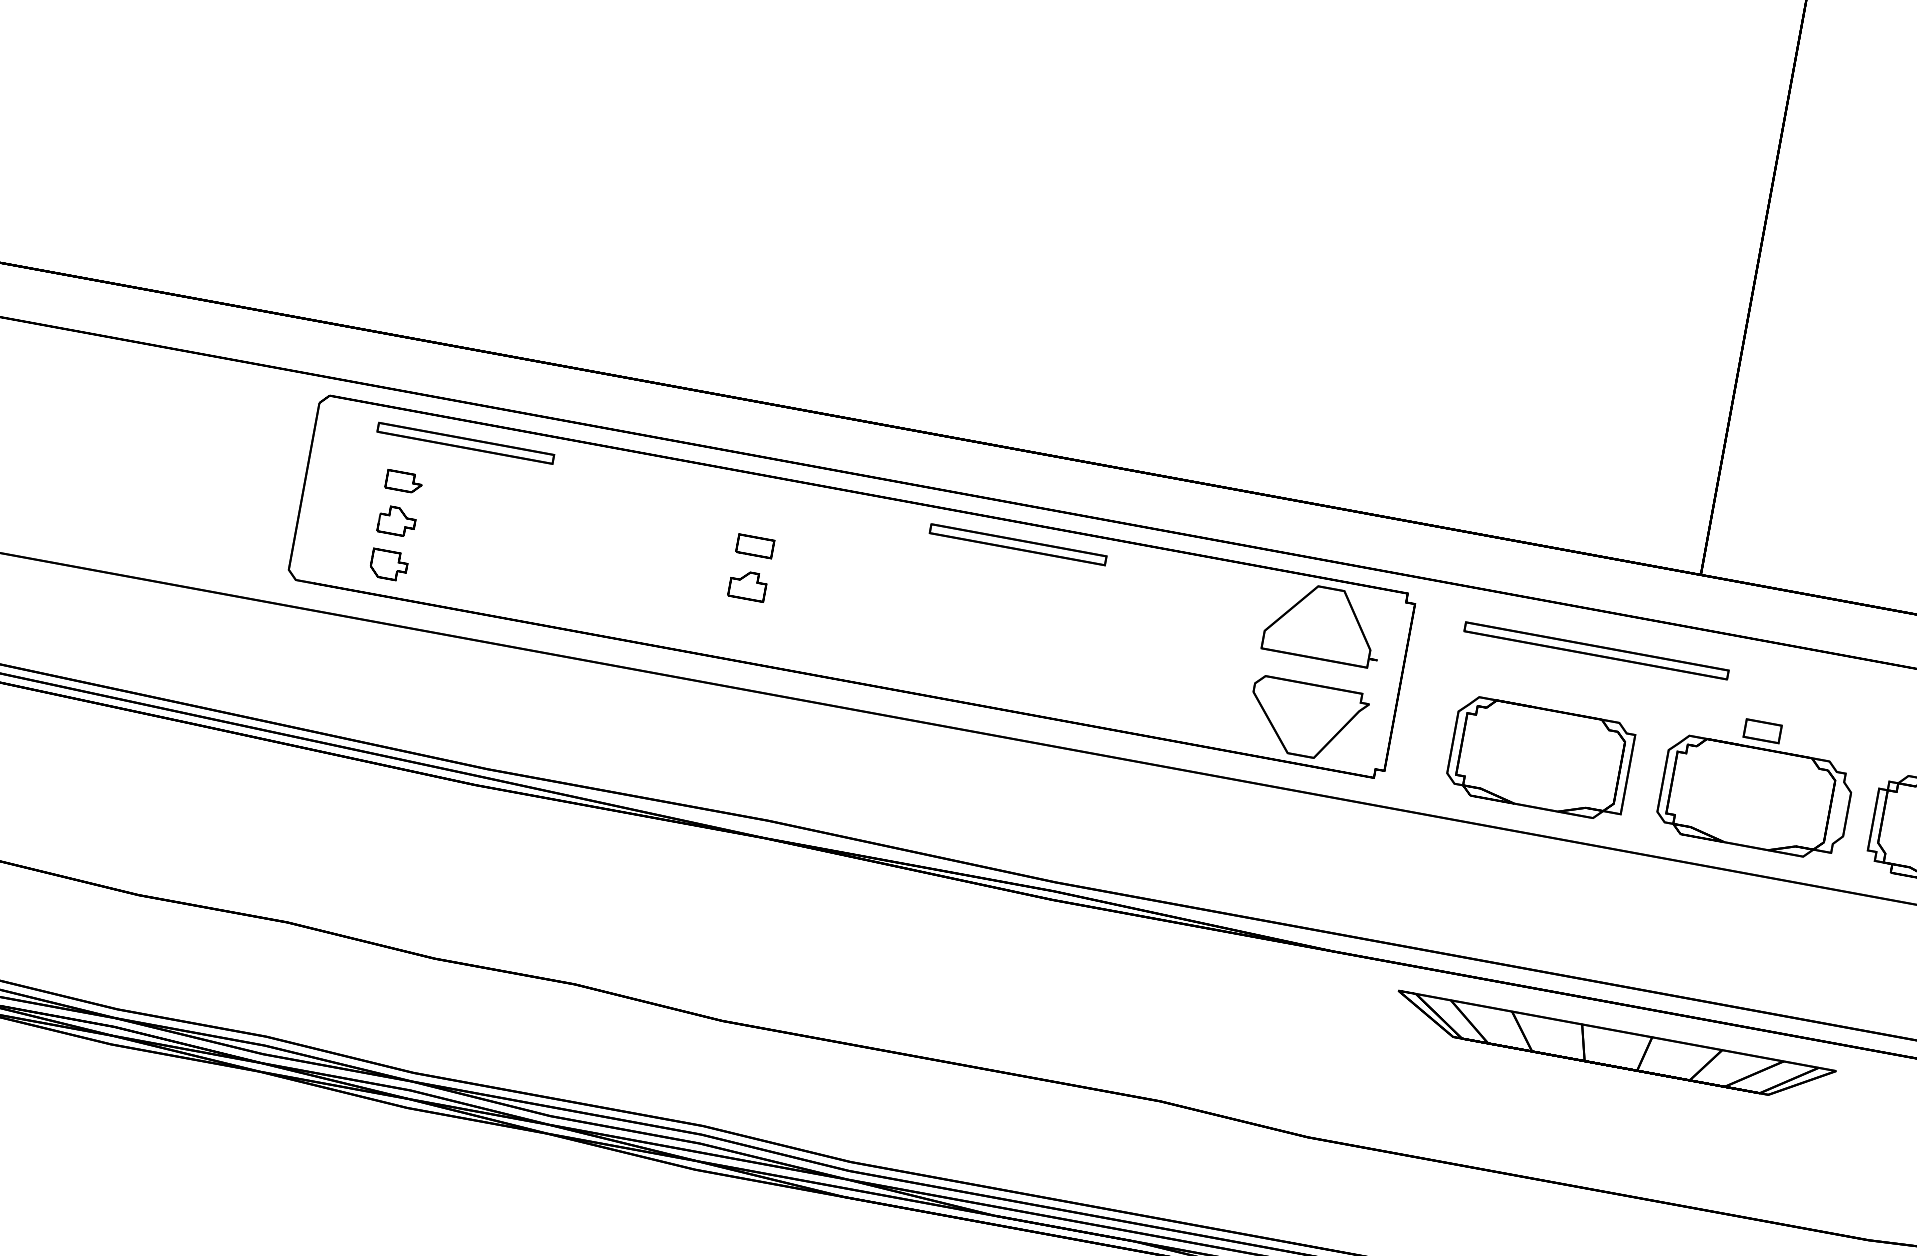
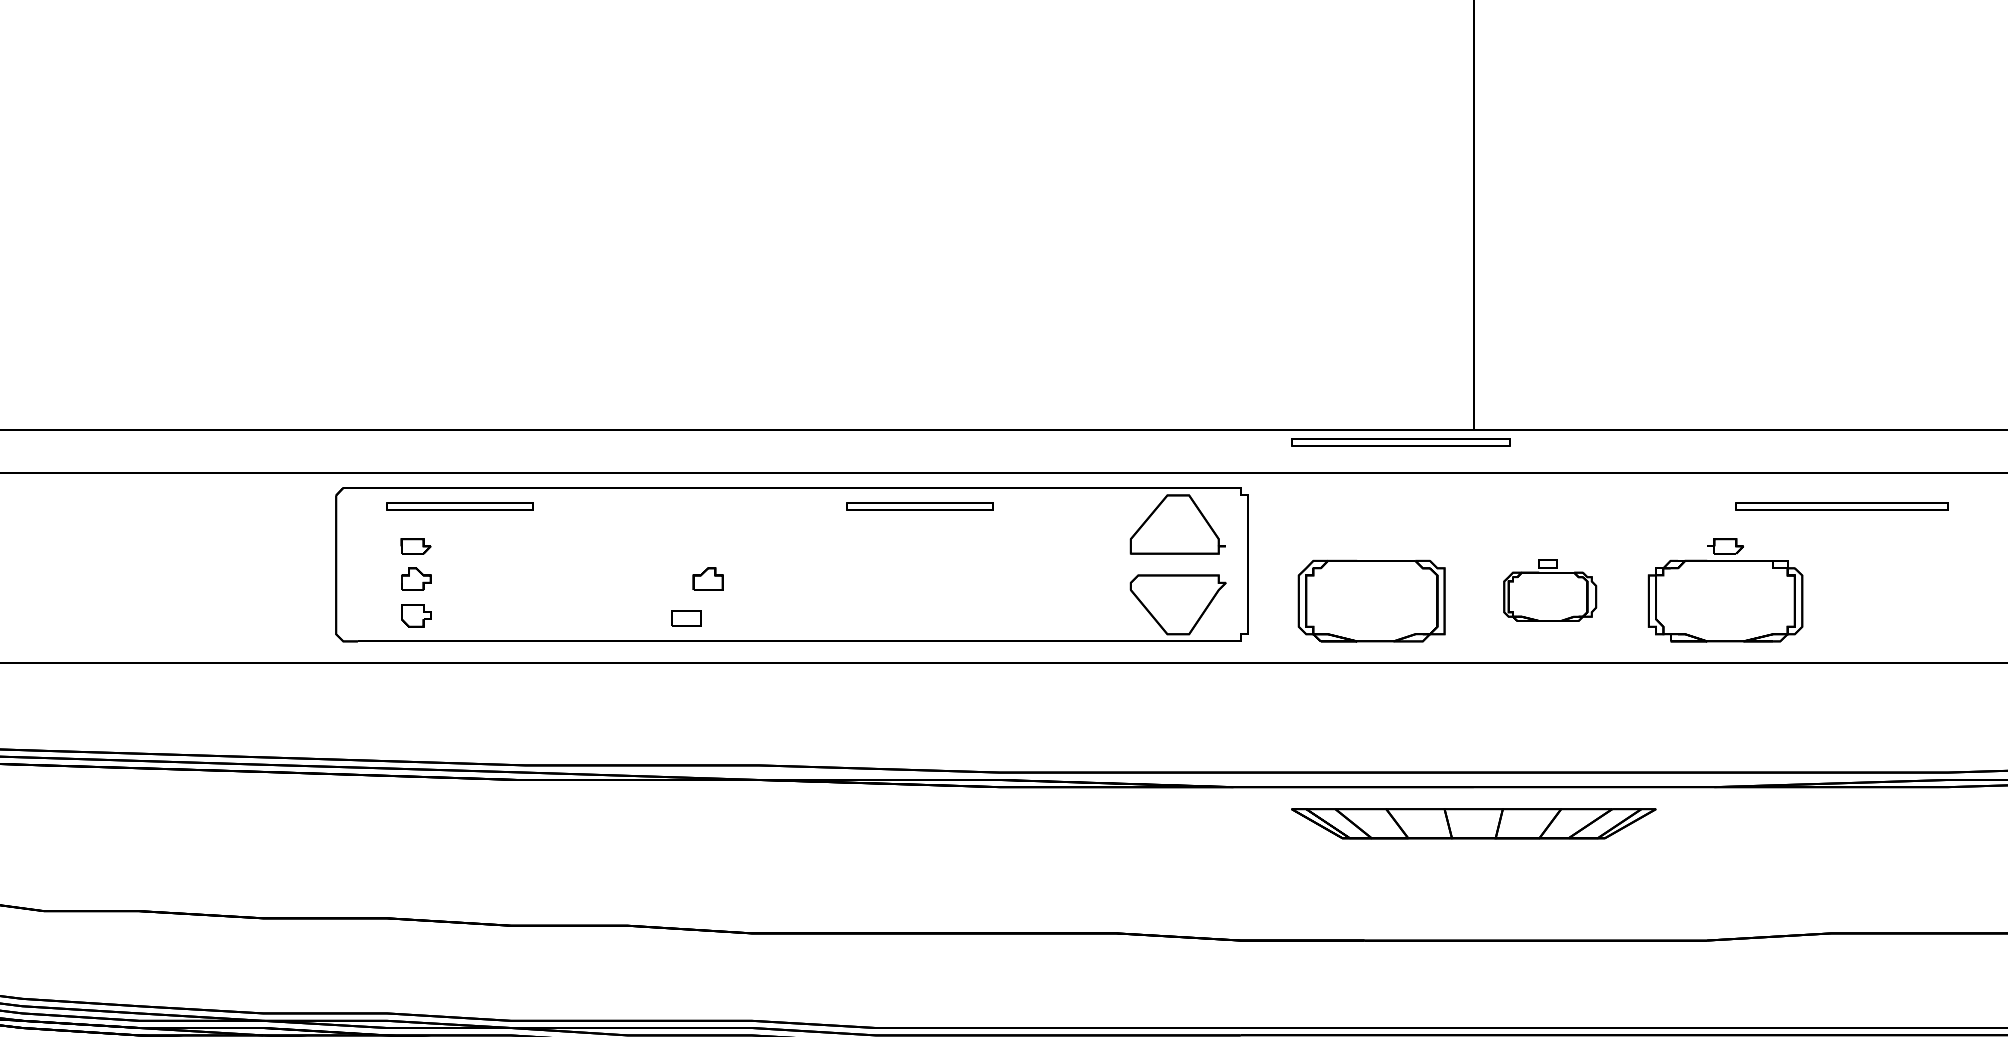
part: (755, 546) -> (686, 618), moved
part: (1595, 651) -> (1400, 442), moved
part: (1756, 784) -> (1549, 590), size x0.6

